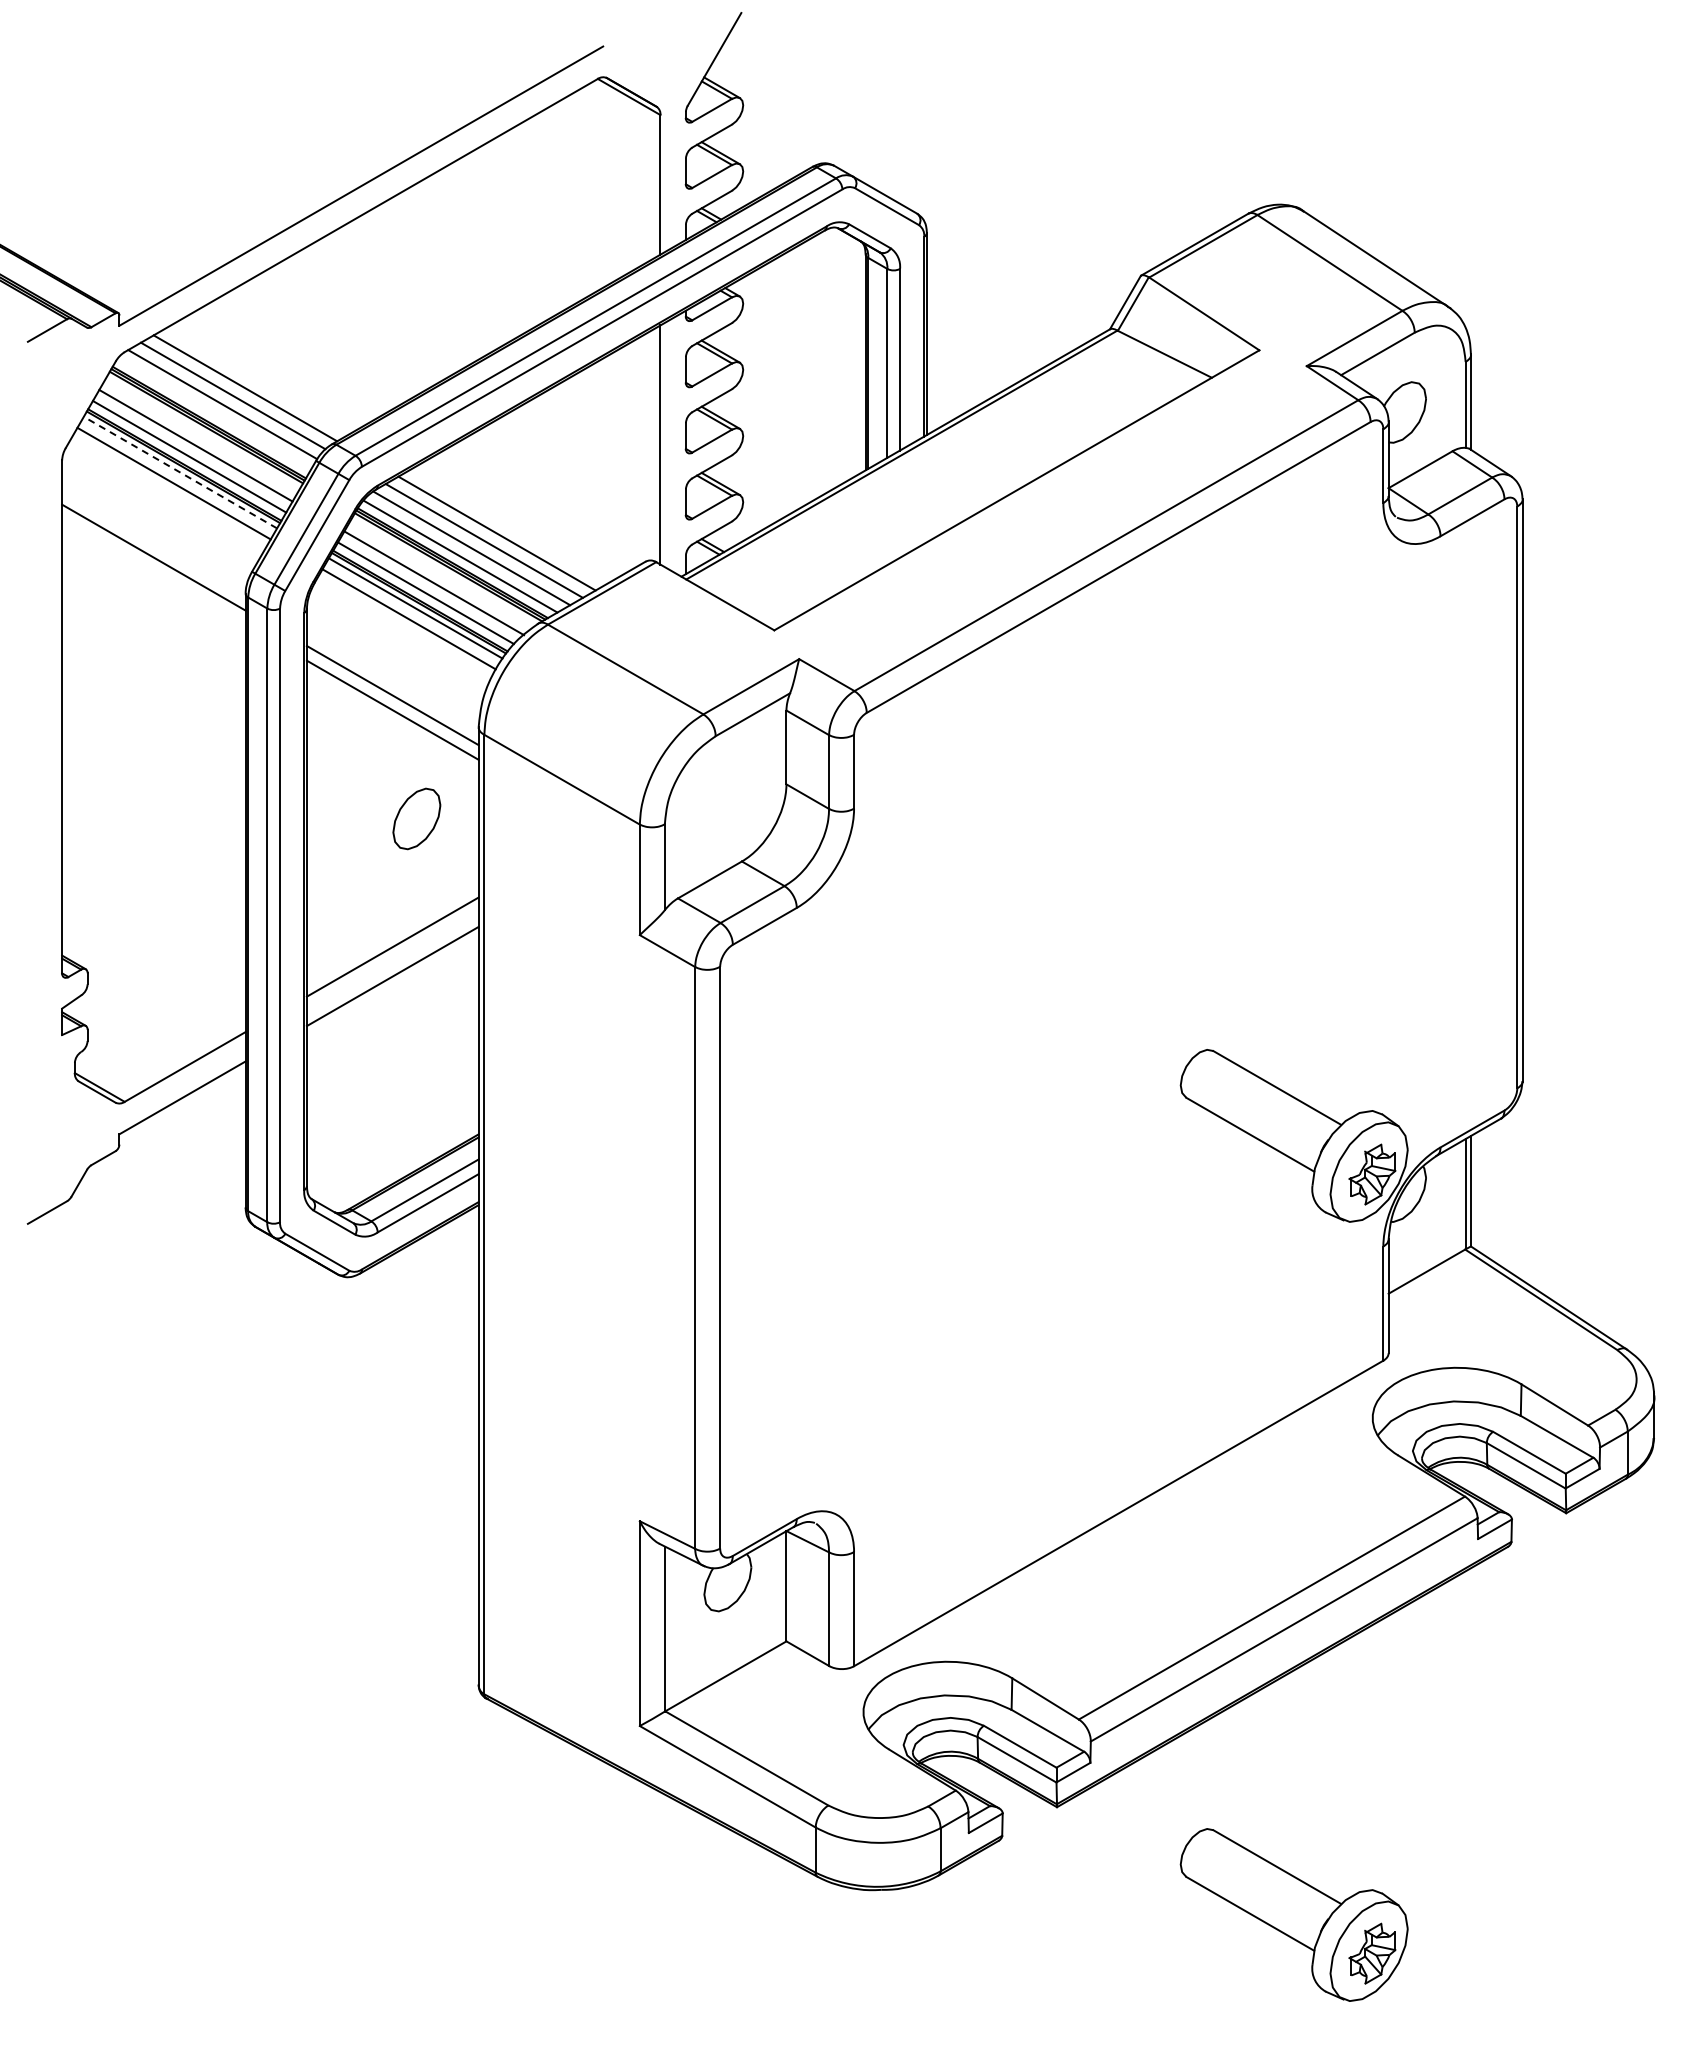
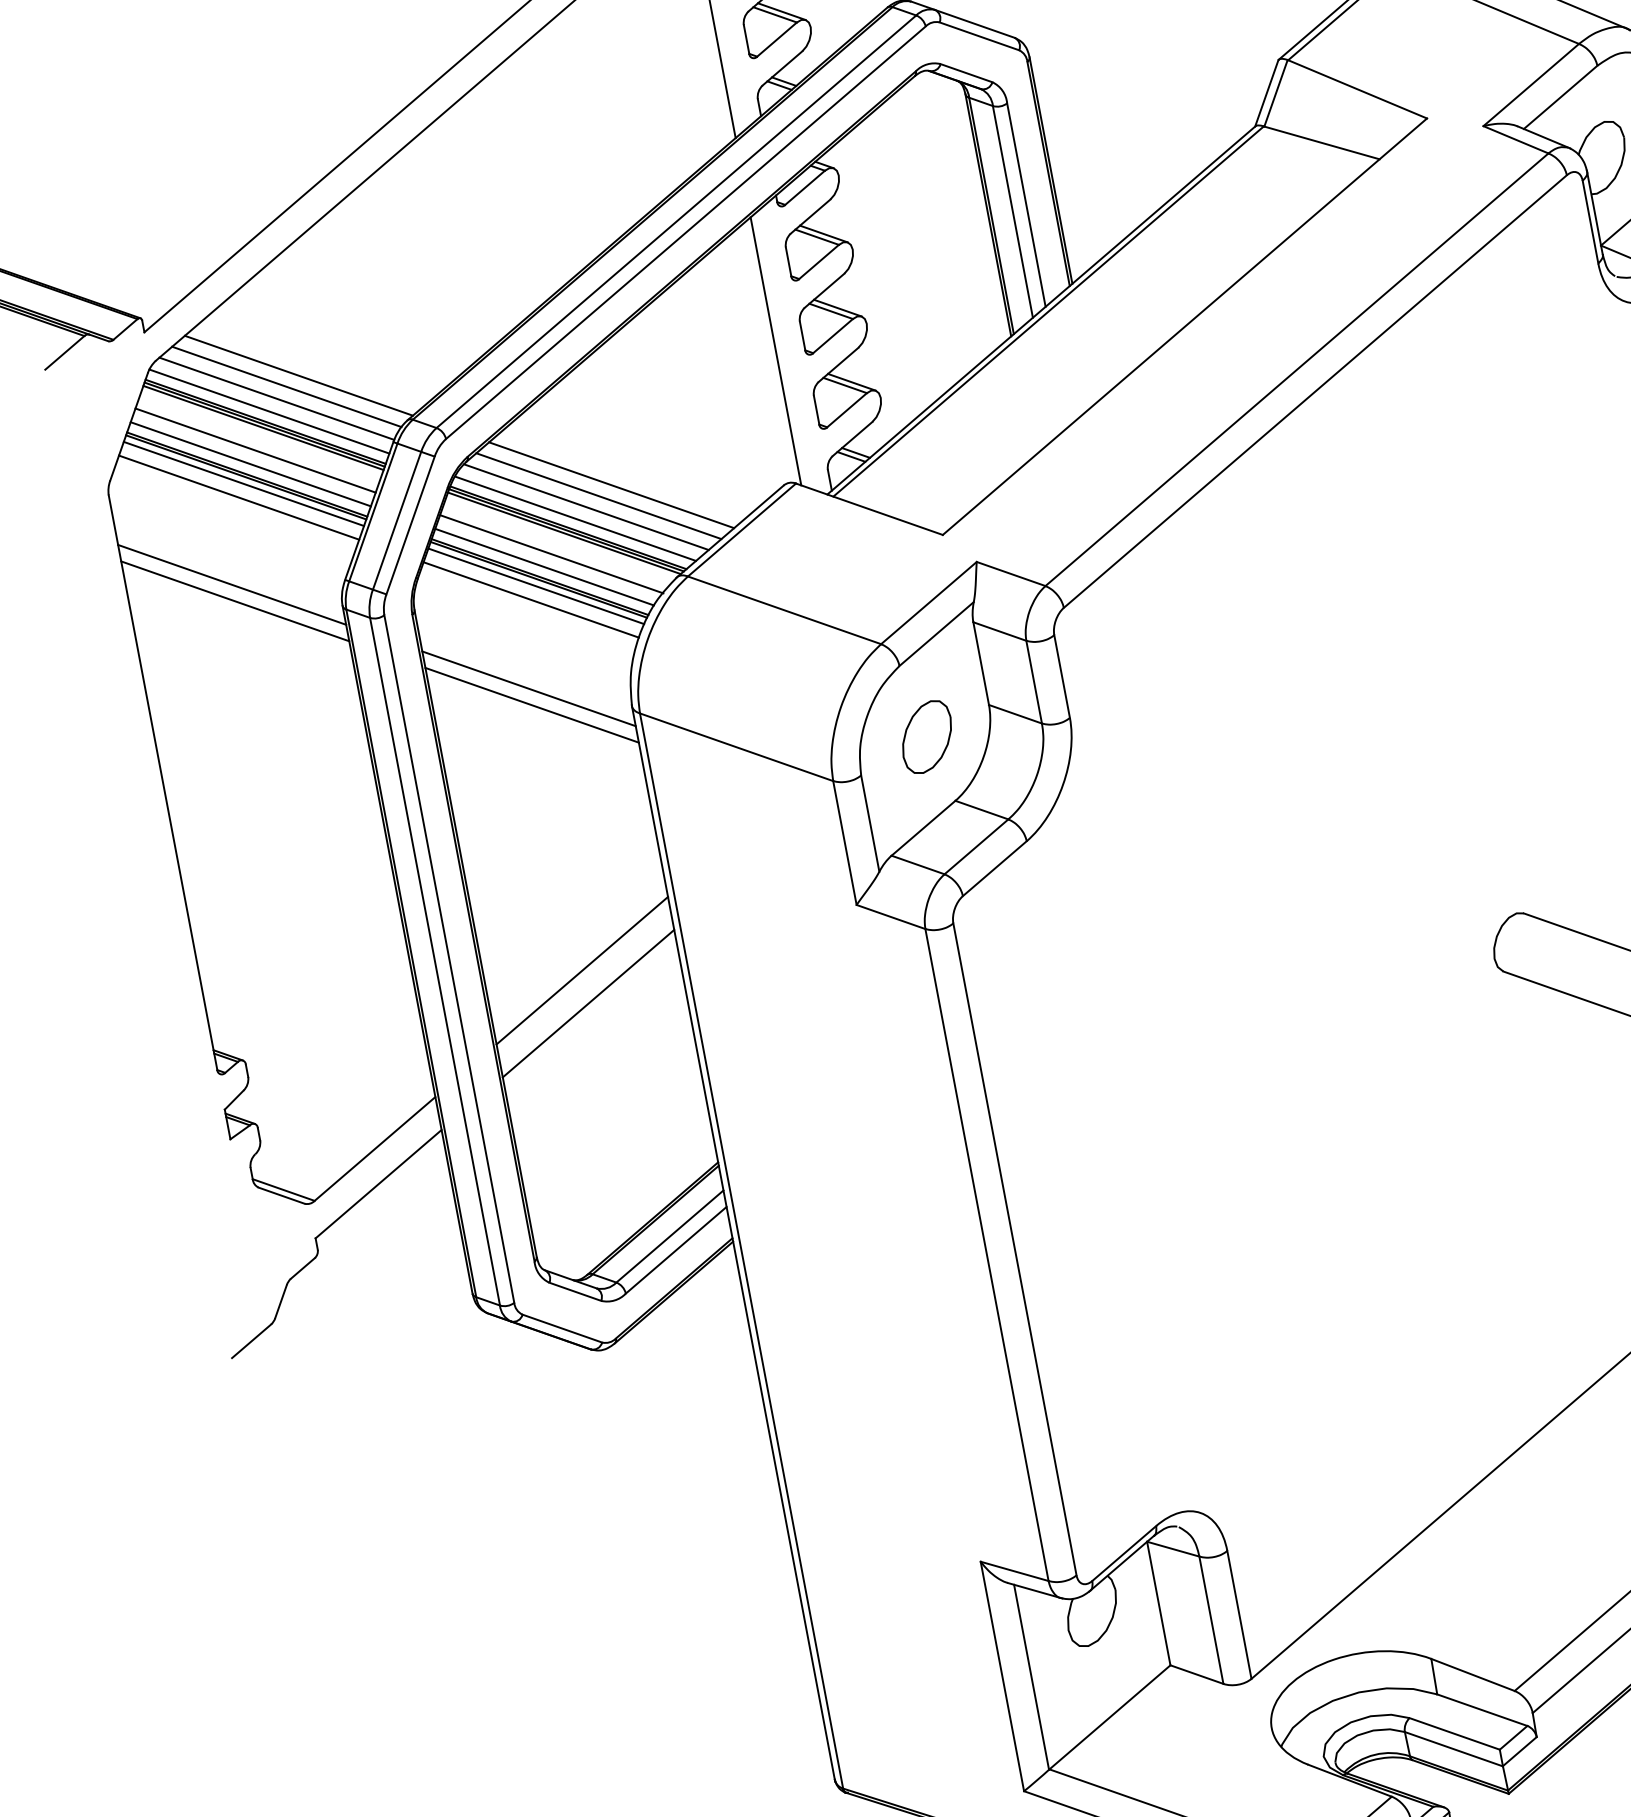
line: (213, 414) -> (268, 411), added
line: (180, 472) -> (243, 483), dashed -> solid
line: (153, 572) -> (234, 601), added
part: (416, 818) -> (926, 736), moved

